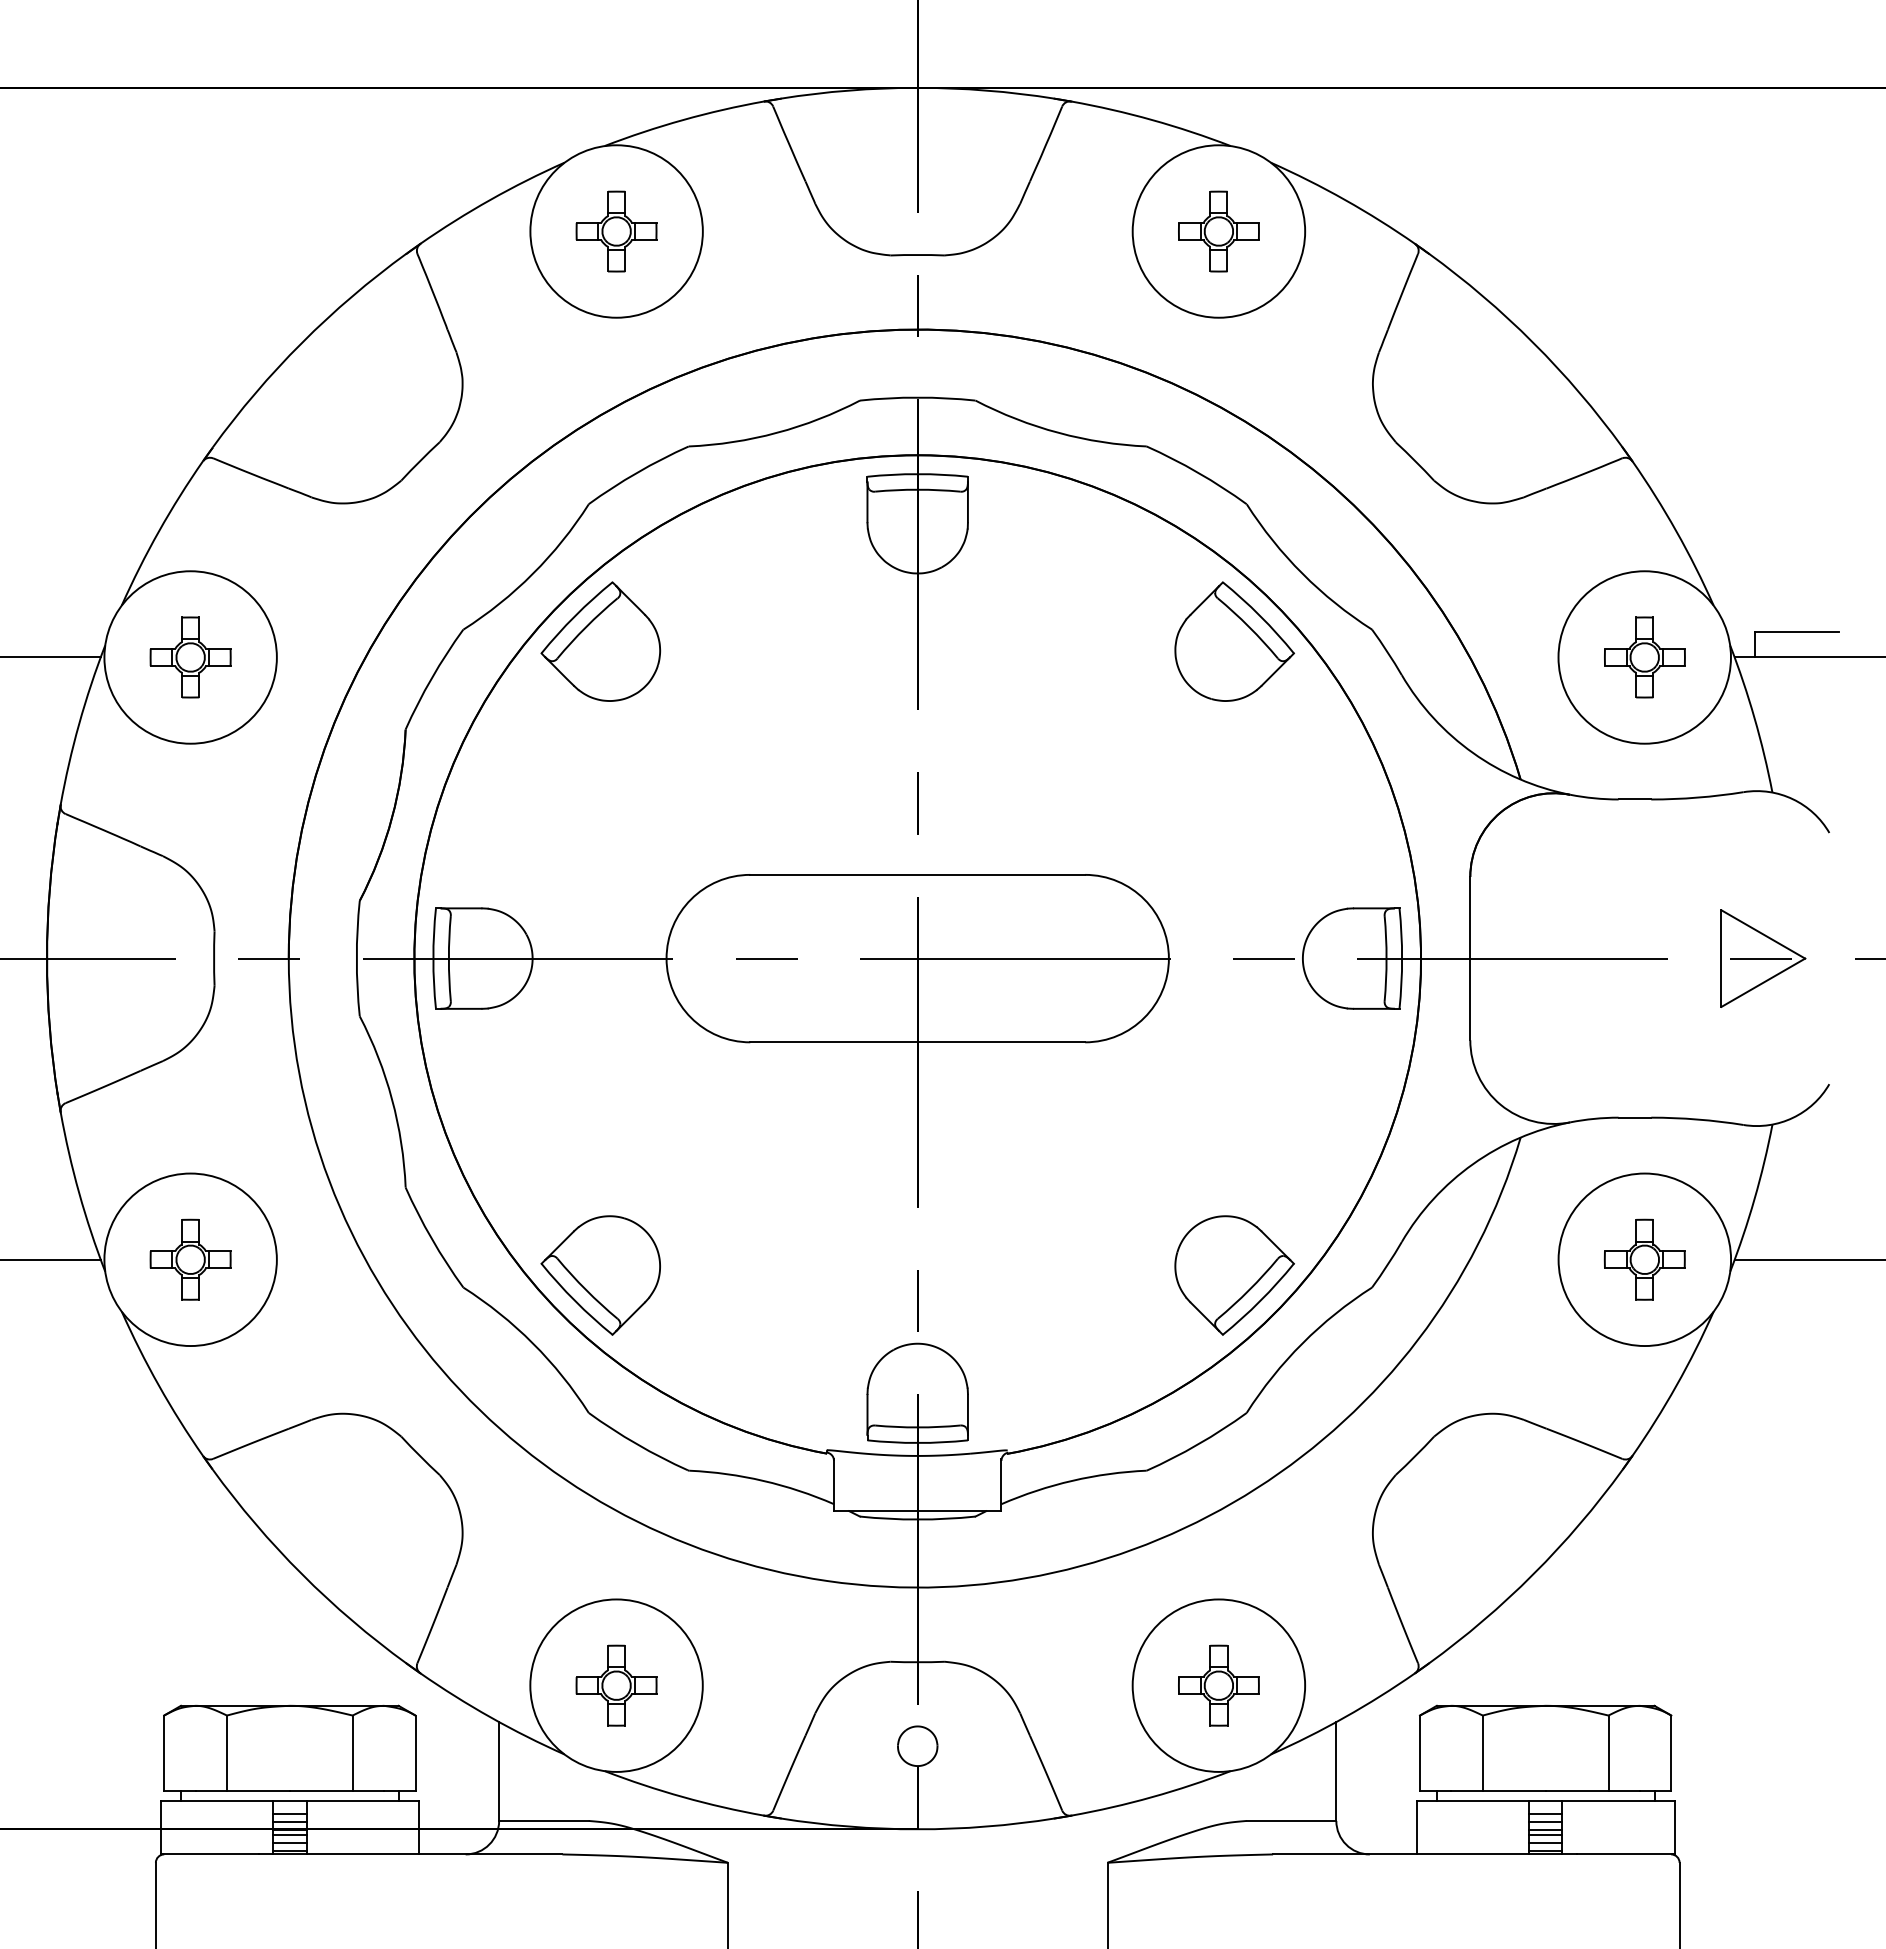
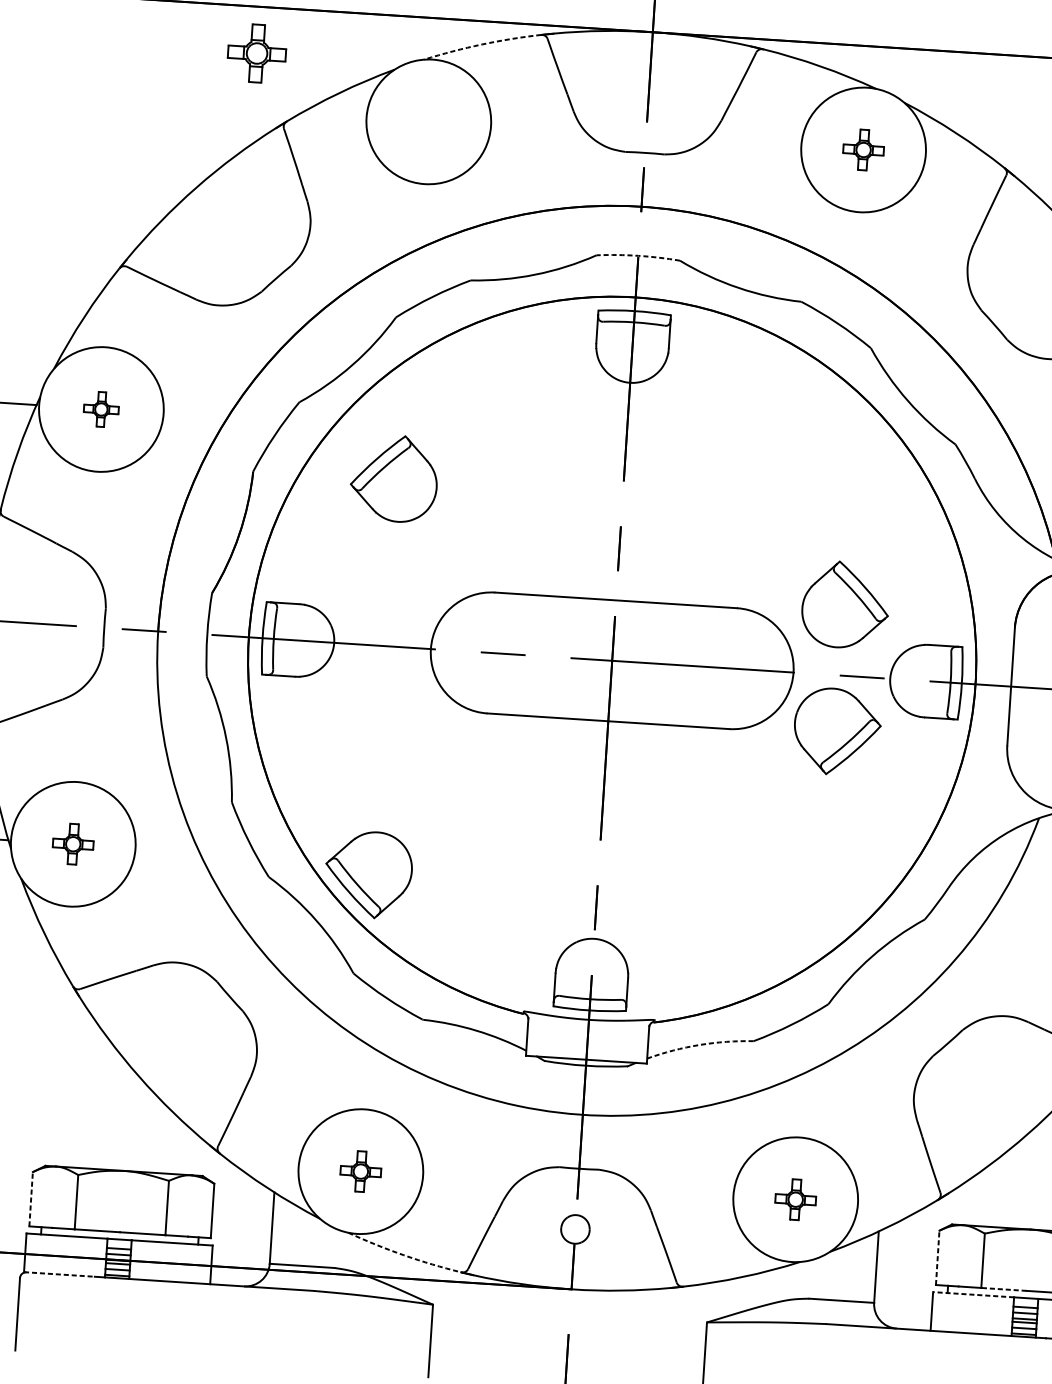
arc: (683, 120) -> (482, 44), solid -> dashed
part: (616, 231) -> (256, 53), moved
part: (1218, 231) -> (863, 149), size x0.7
arc: (917, 397) -> (638, 255), solid -> dashed
part: (600, 641) -> (394, 478), moved
part: (1234, 641) -> (845, 604), moved
part: (190, 657) -> (101, 409), size x0.6
part: (190, 1259) -> (73, 844), size x0.7
part: (1234, 1275) -> (837, 731), moved
arc: (1072, 1480) -> (699, 1044), solid -> dashed
part: (616, 1685) -> (360, 1171), size x0.7
part: (1218, 1685) -> (795, 1199), size x0.7
line: (164, 1753) -> (31, 1199), solid -> dashed
line: (1419, 1753) -> (937, 1258), solid -> dashed
line: (1513, 1790) -> (1003, 1289), solid -> dashed
arc: (683, 1797) -> (403, 1255), solid -> dashed
line: (1472, 1800) -> (973, 1294), solid -> dashed
line: (210, 1854) -> (59, 1274), solid -> dashed

